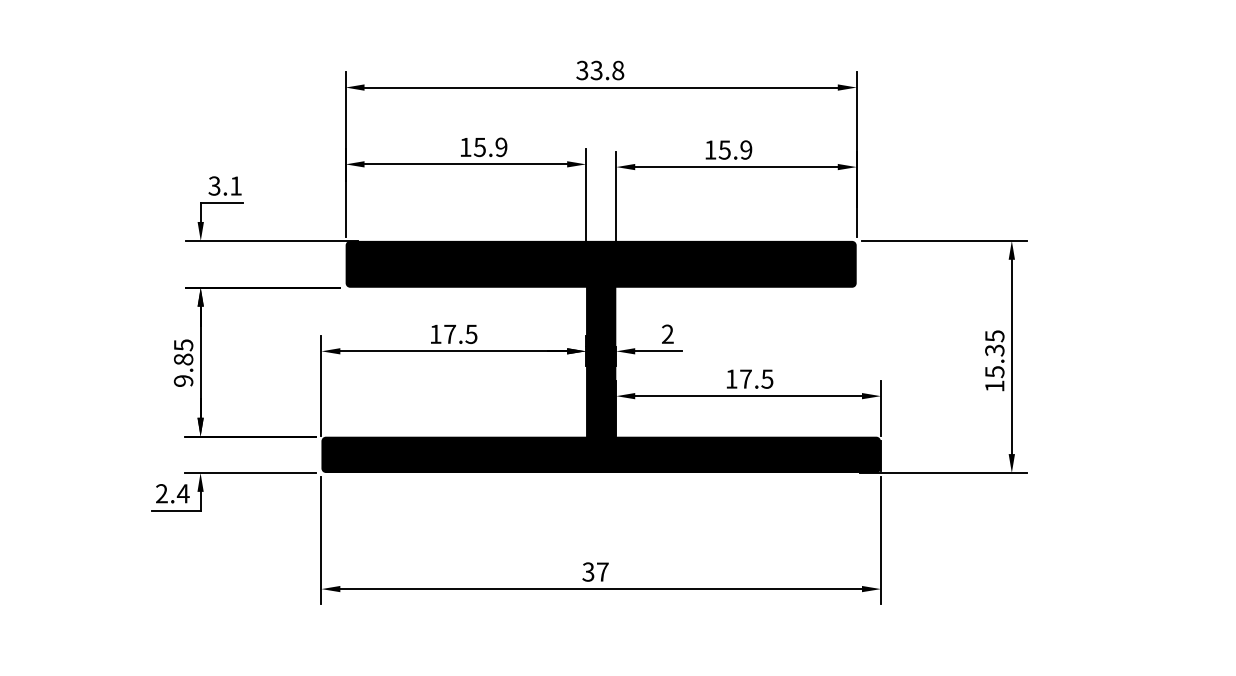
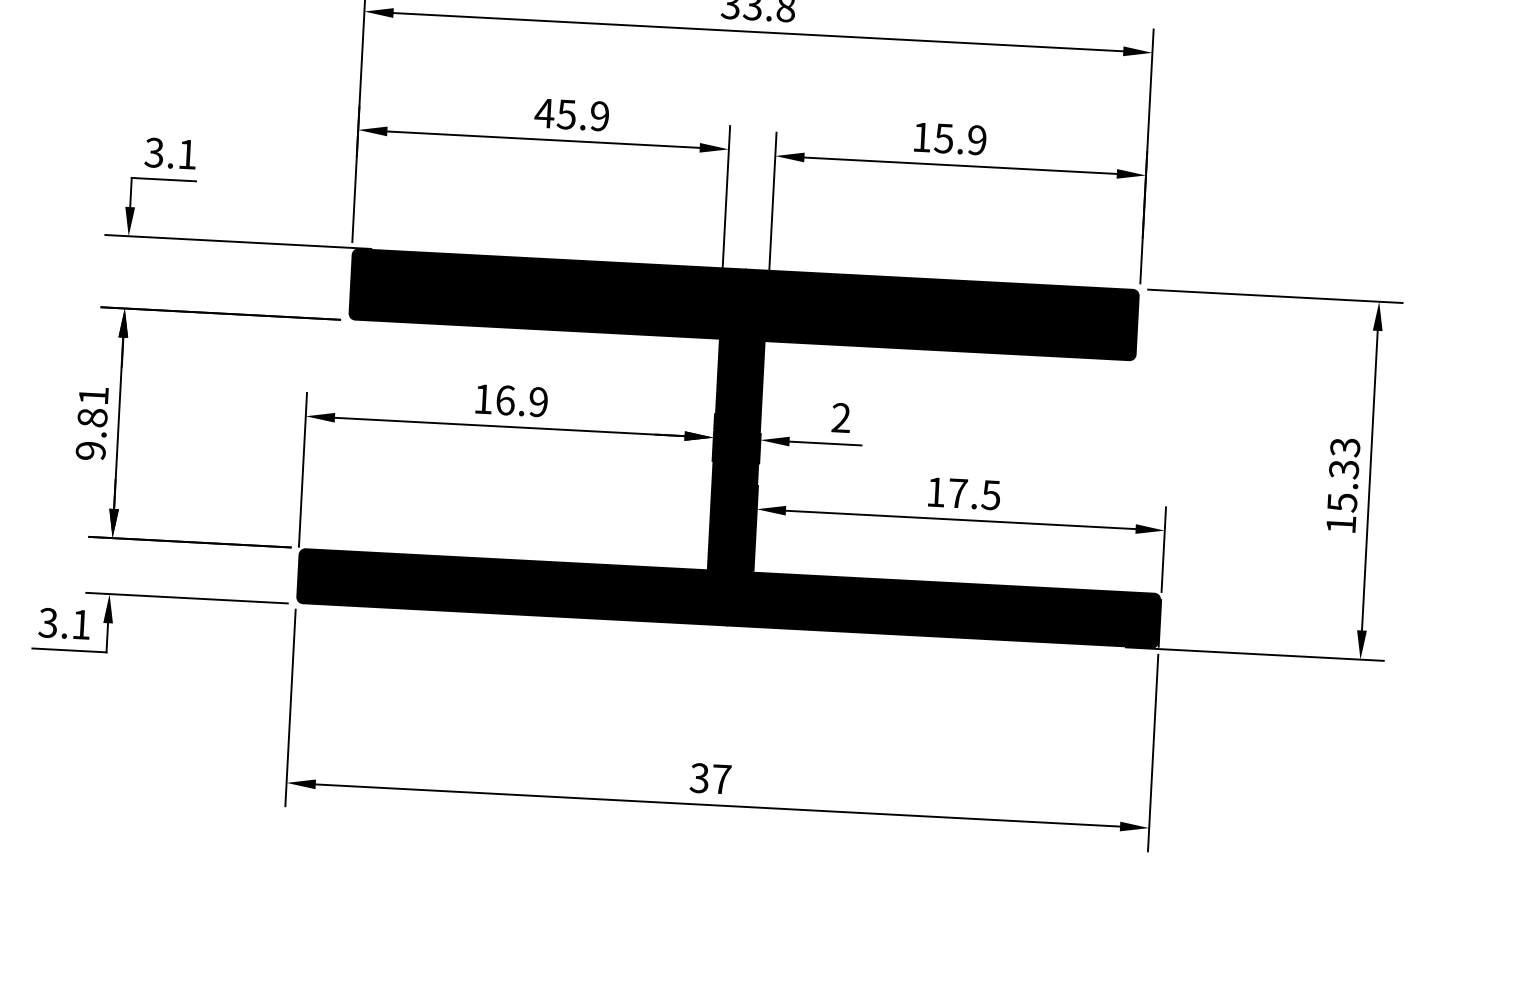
text: (465, 147) -> (544, 113), 15.9 -> 45.9
text: (460, 333) -> (521, 400), 17.5 -> 16.9
text: (994, 335) -> (1344, 446), 15.35 -> 15.33
text: (183, 345) -> (93, 396), 9.85 -> 9.81
text: (172, 493) -> (64, 623), 2.4 -> 3.1

